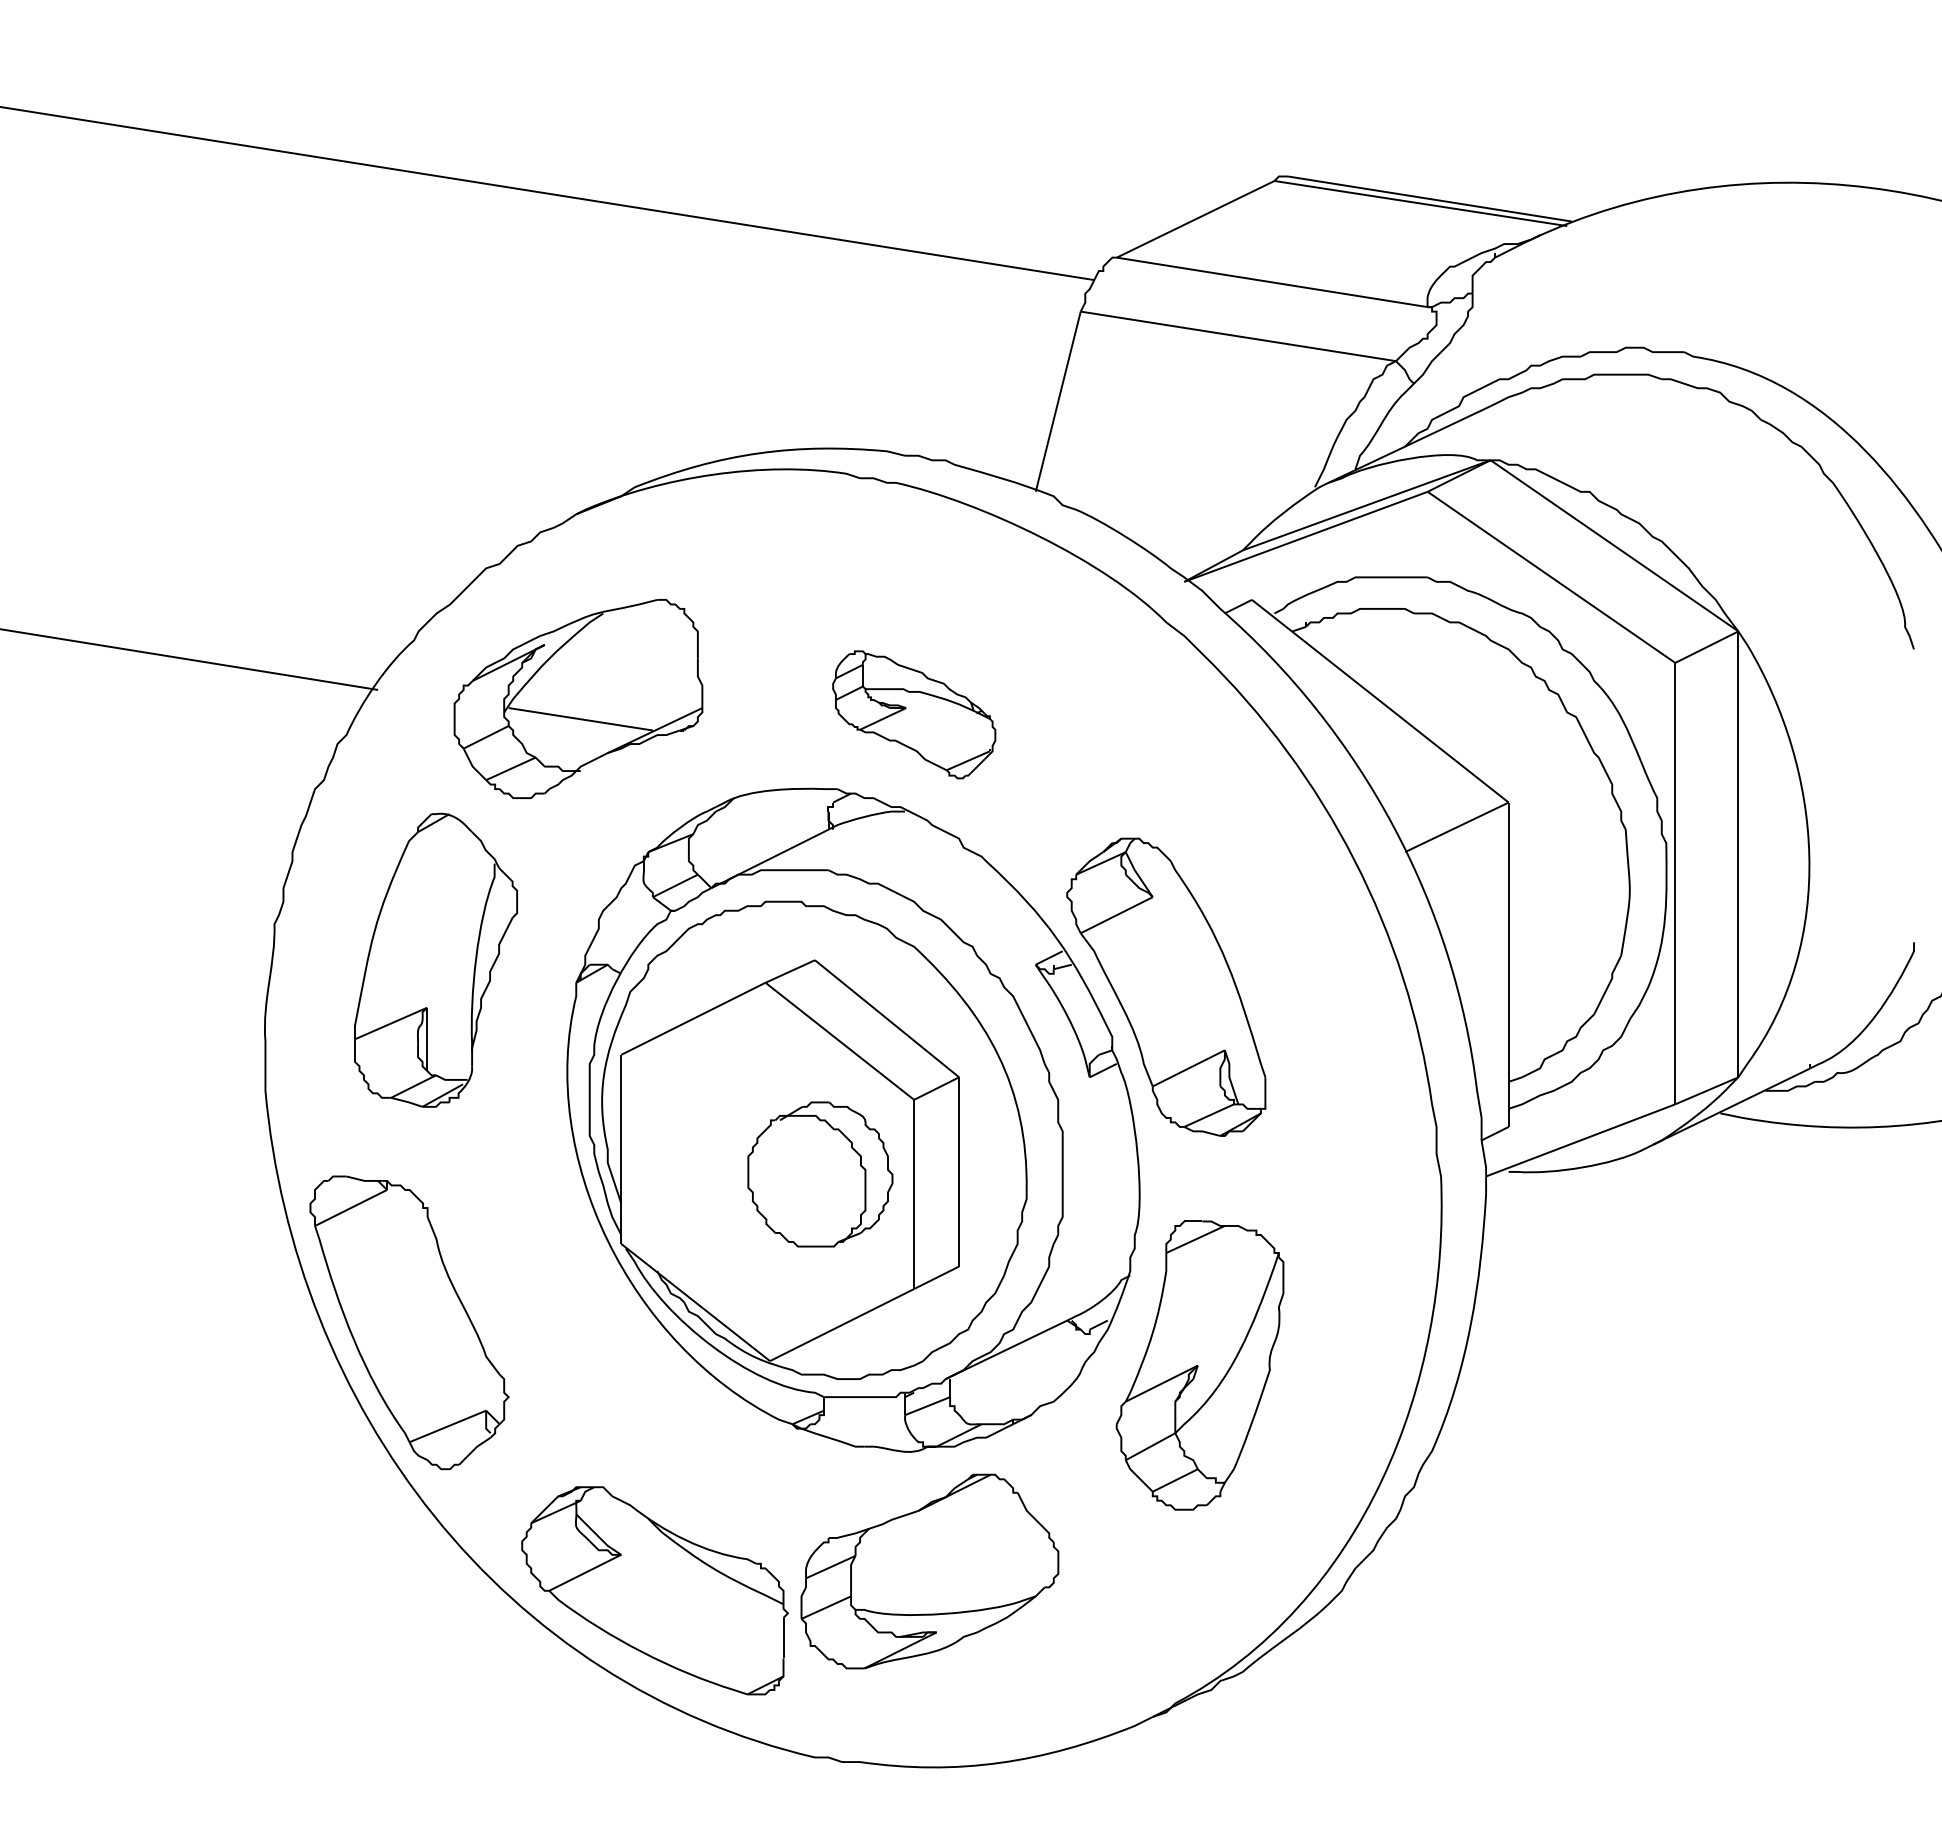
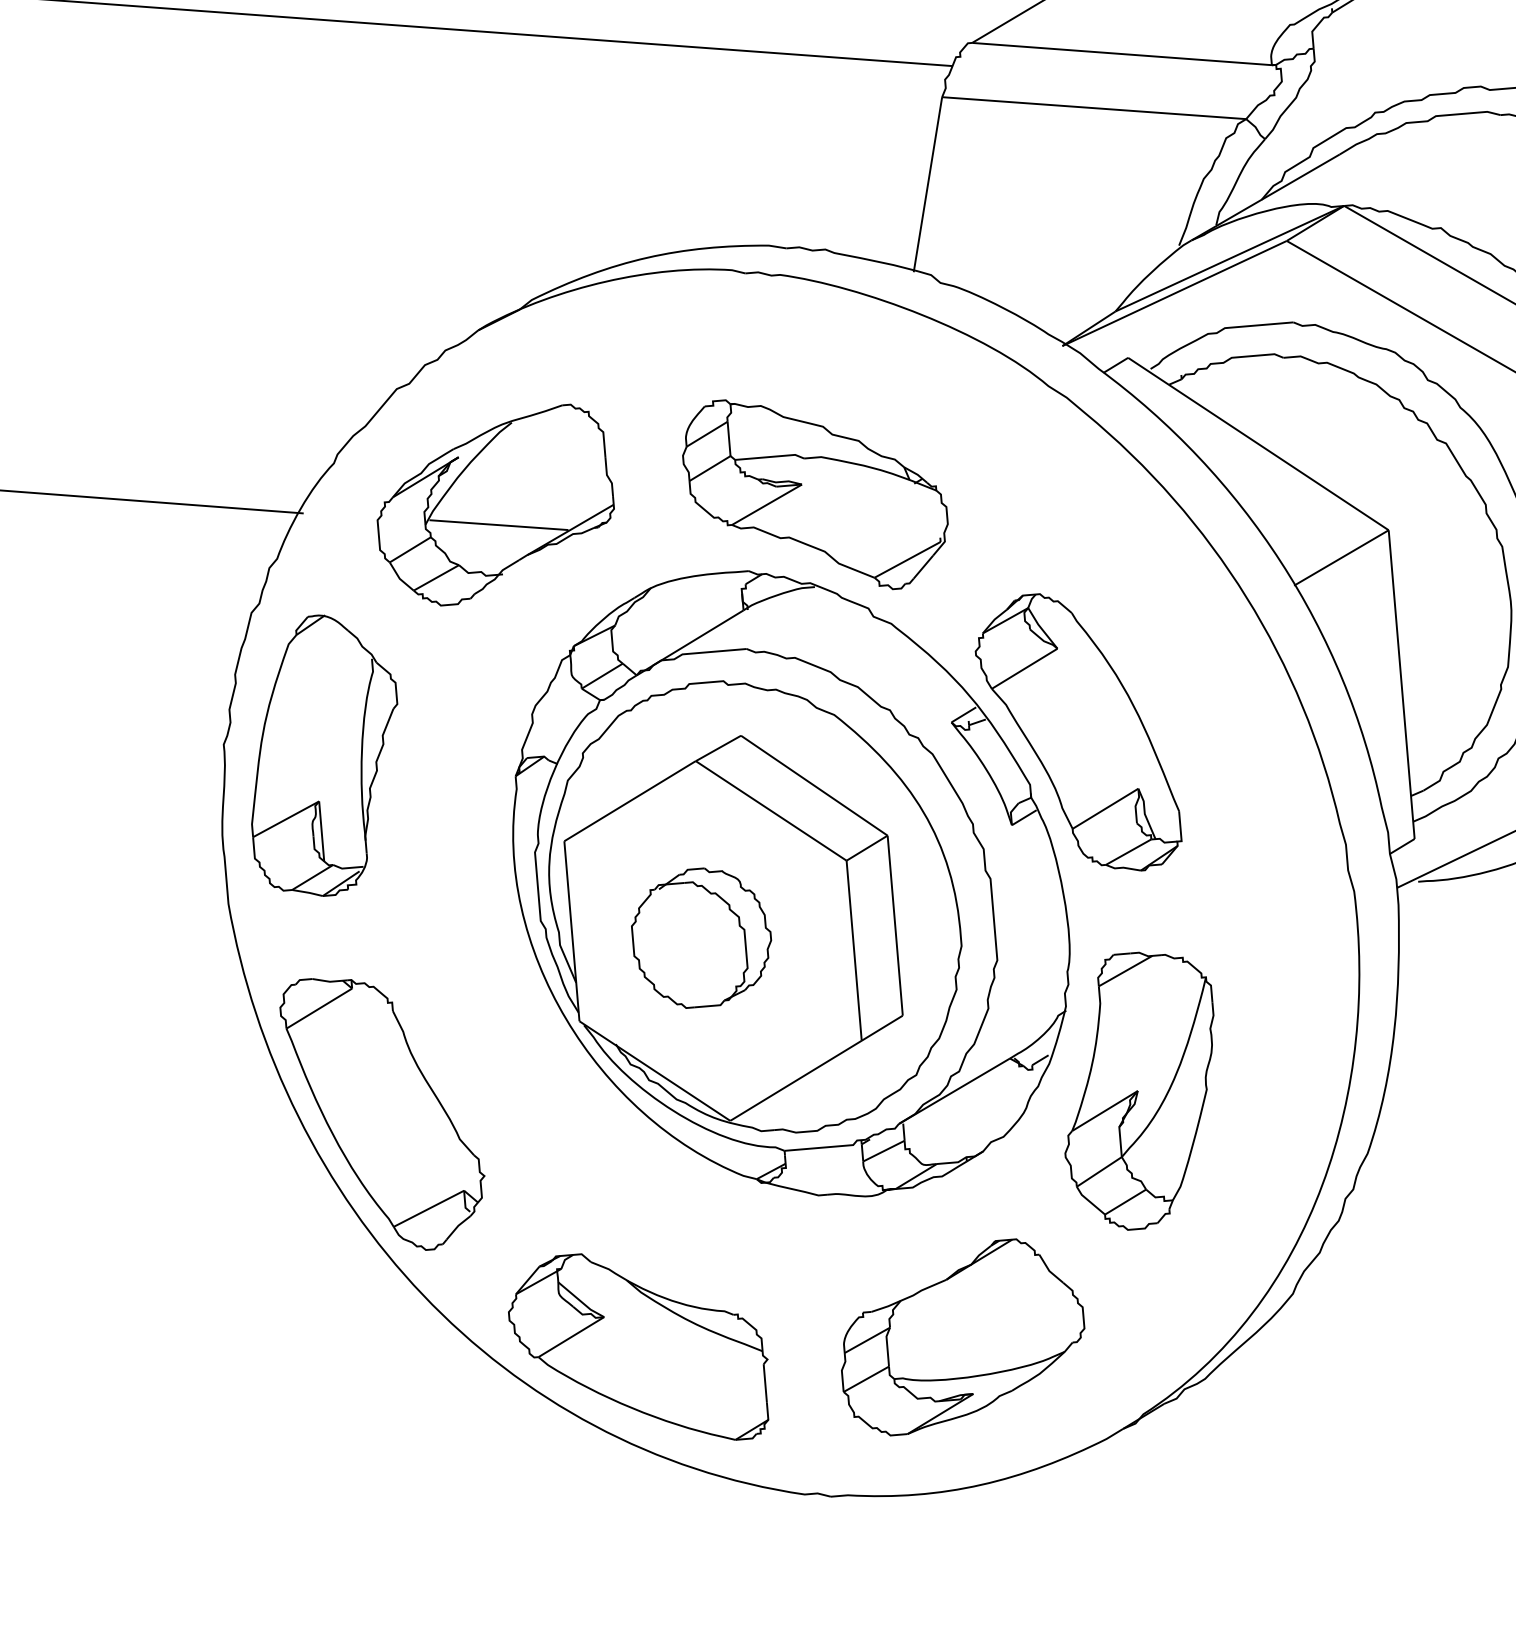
part: (914, 714) -> (816, 493), size x1.67
part: (435, 959) -> (323, 754), moved
part: (820, 1174) -> (701, 937), moved
part: (929, 1571) -> (961, 1336), moved

